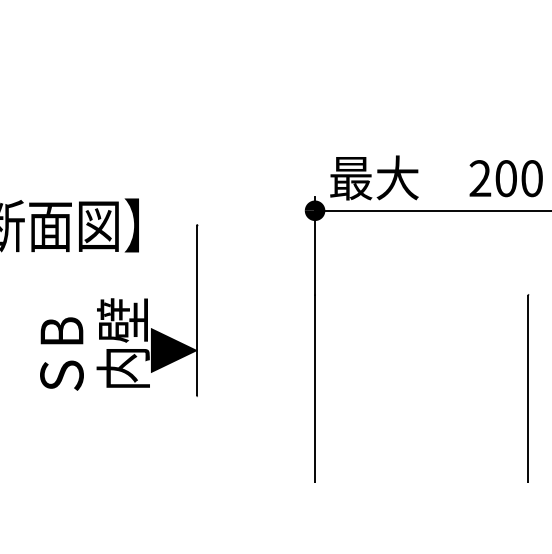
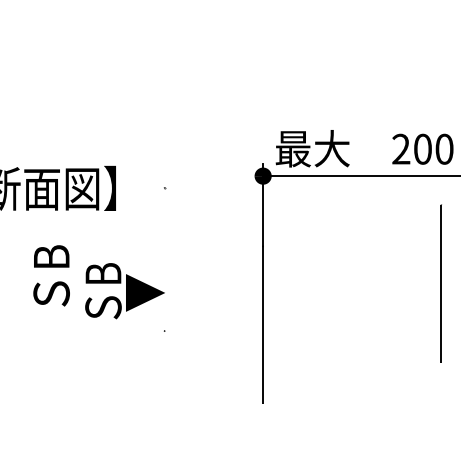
line: (197, 310) -> (164, 259), removed
text: (122, 342) -> (102, 286), 内壁 -> ＳB
text: (61, 353) -> (51, 275), moved
line: (527, 388) -> (440, 283), moved

